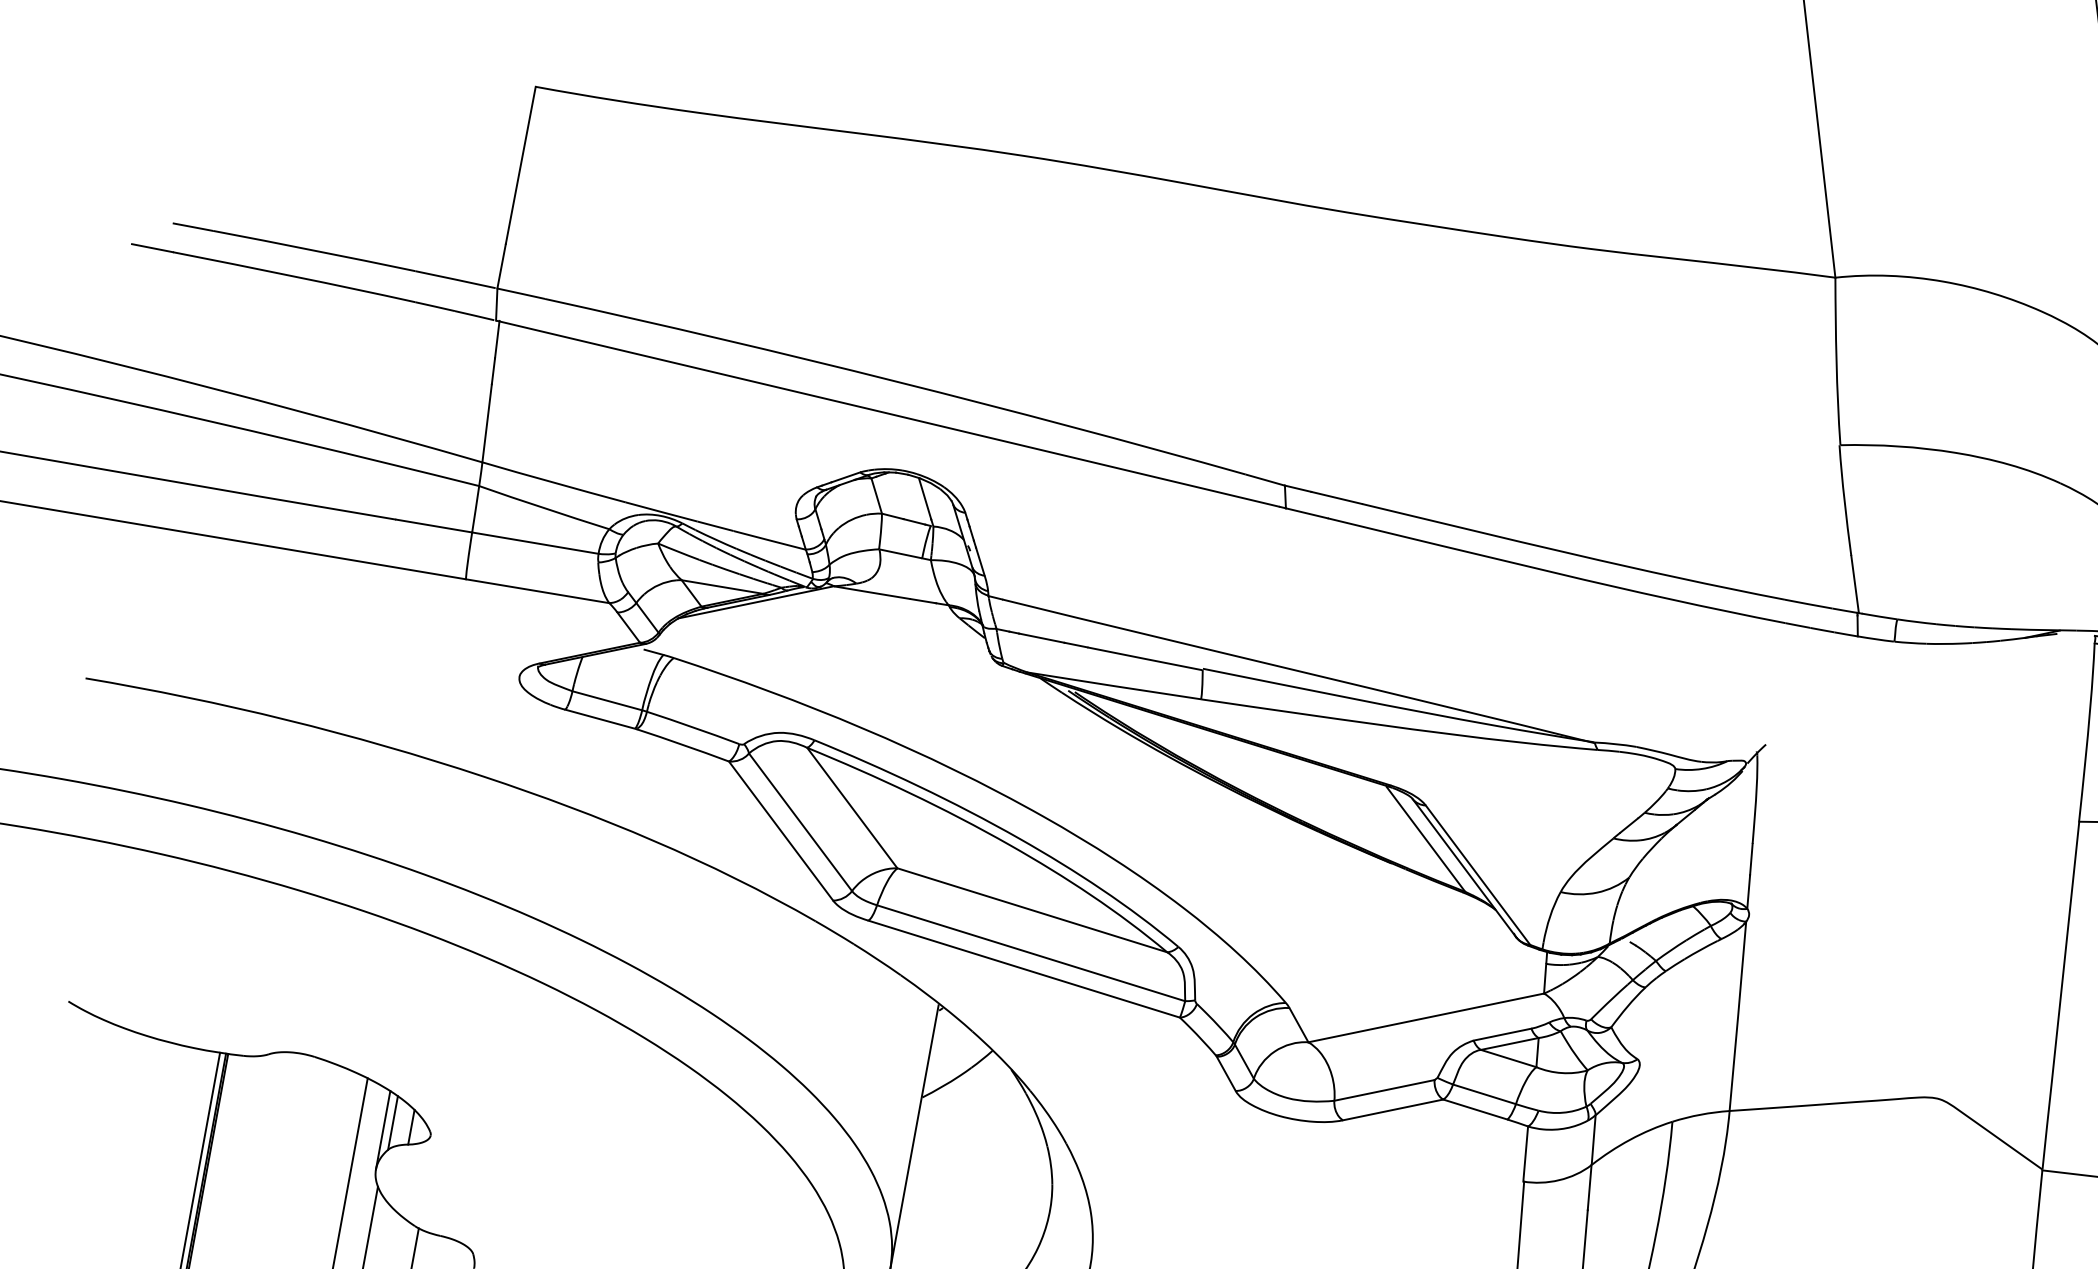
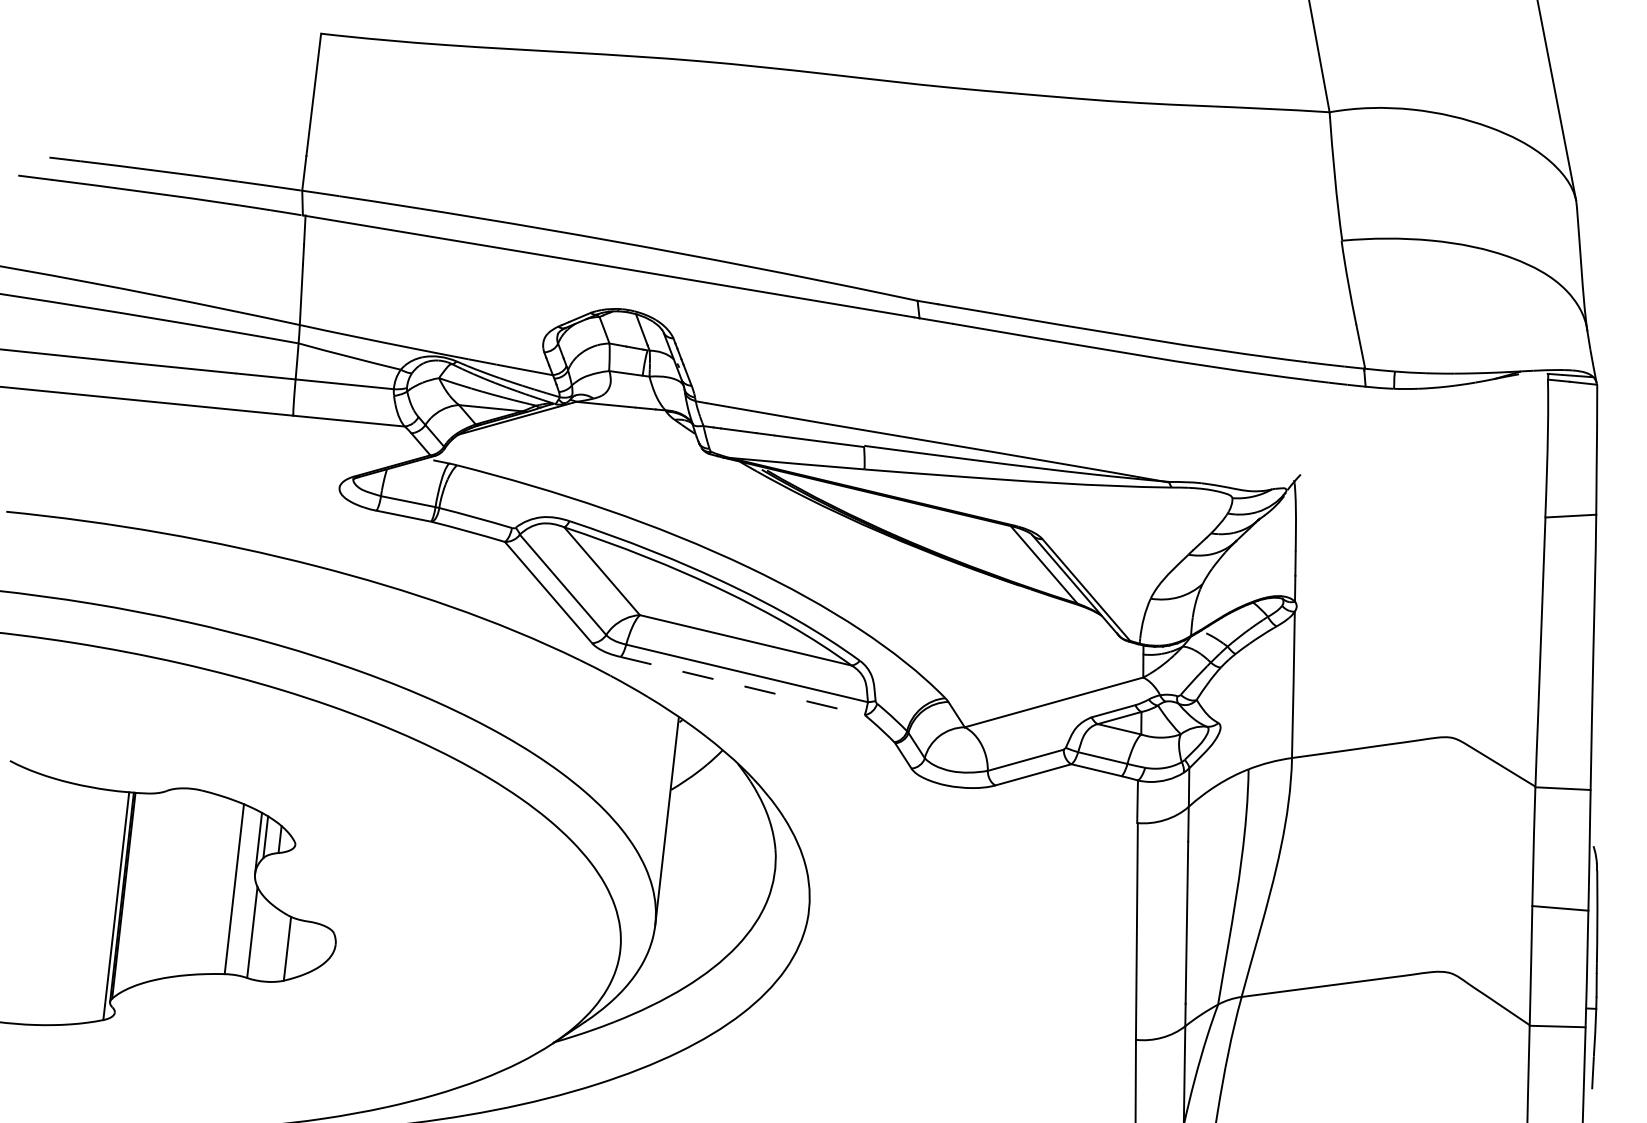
line: (1024, 969) -> (742, 686), solid -> dashed

